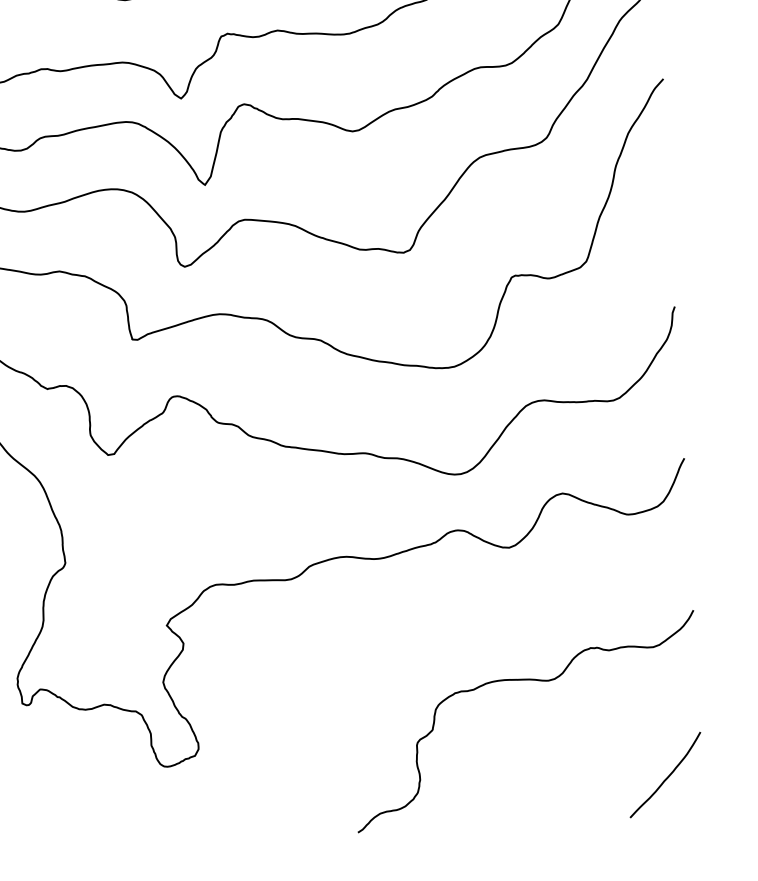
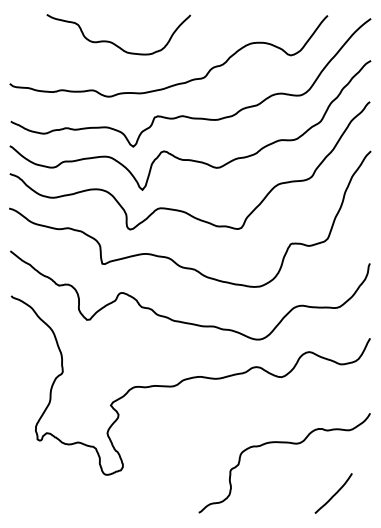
curve: (667, 774) -> (334, 493), moved

